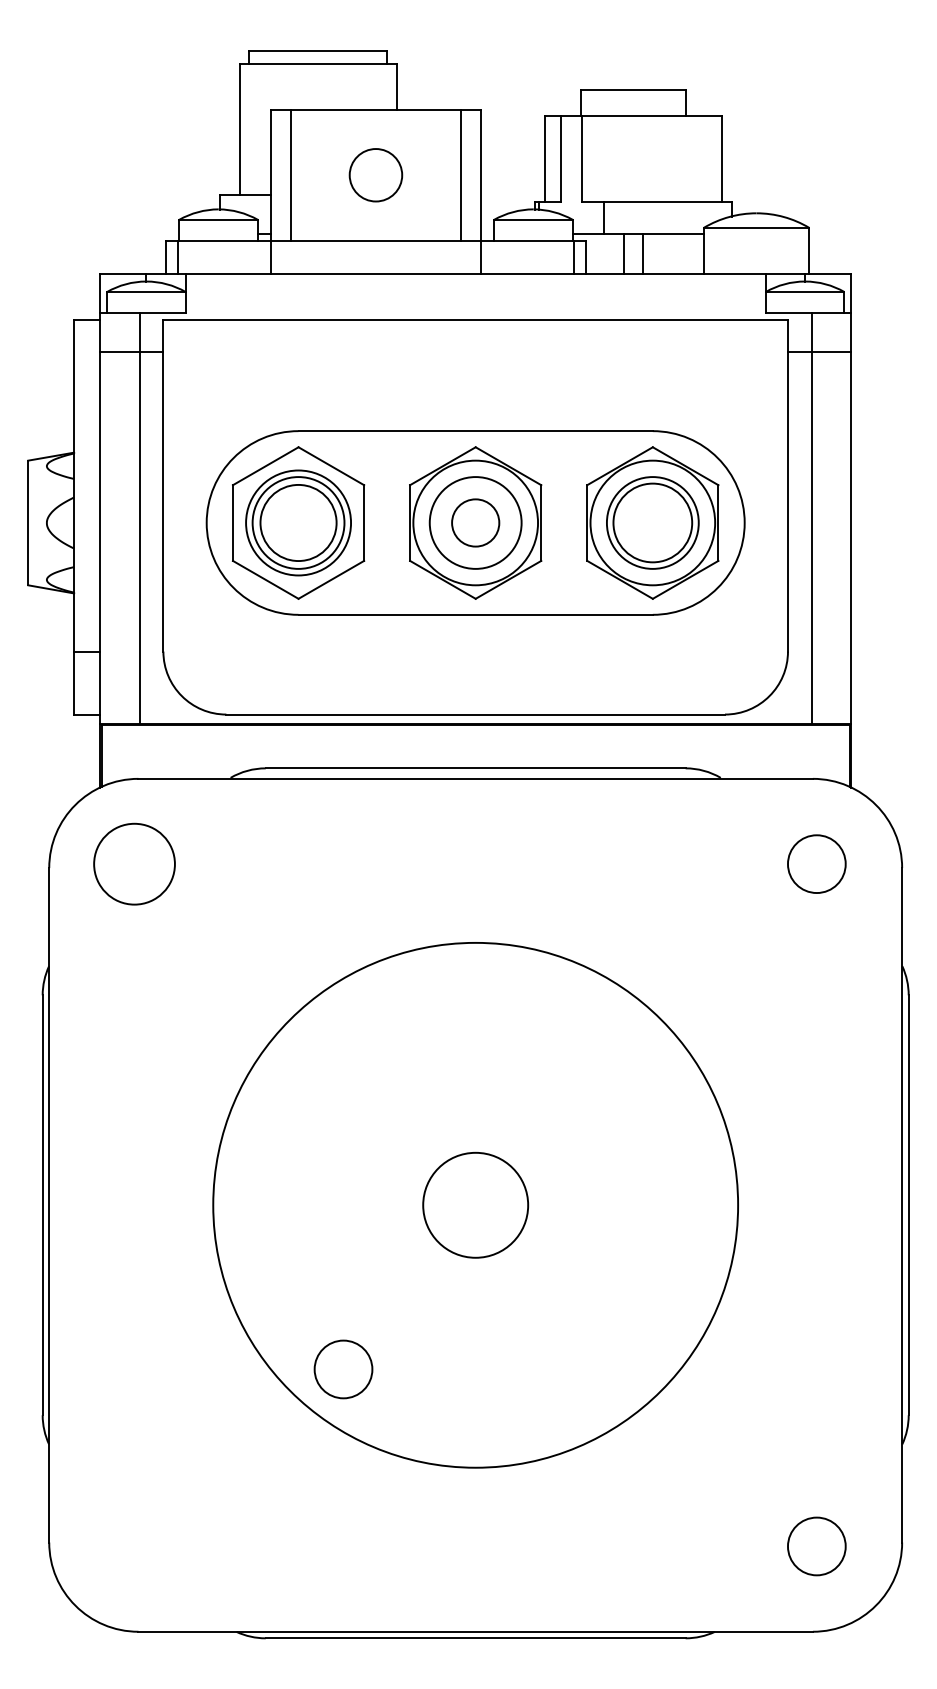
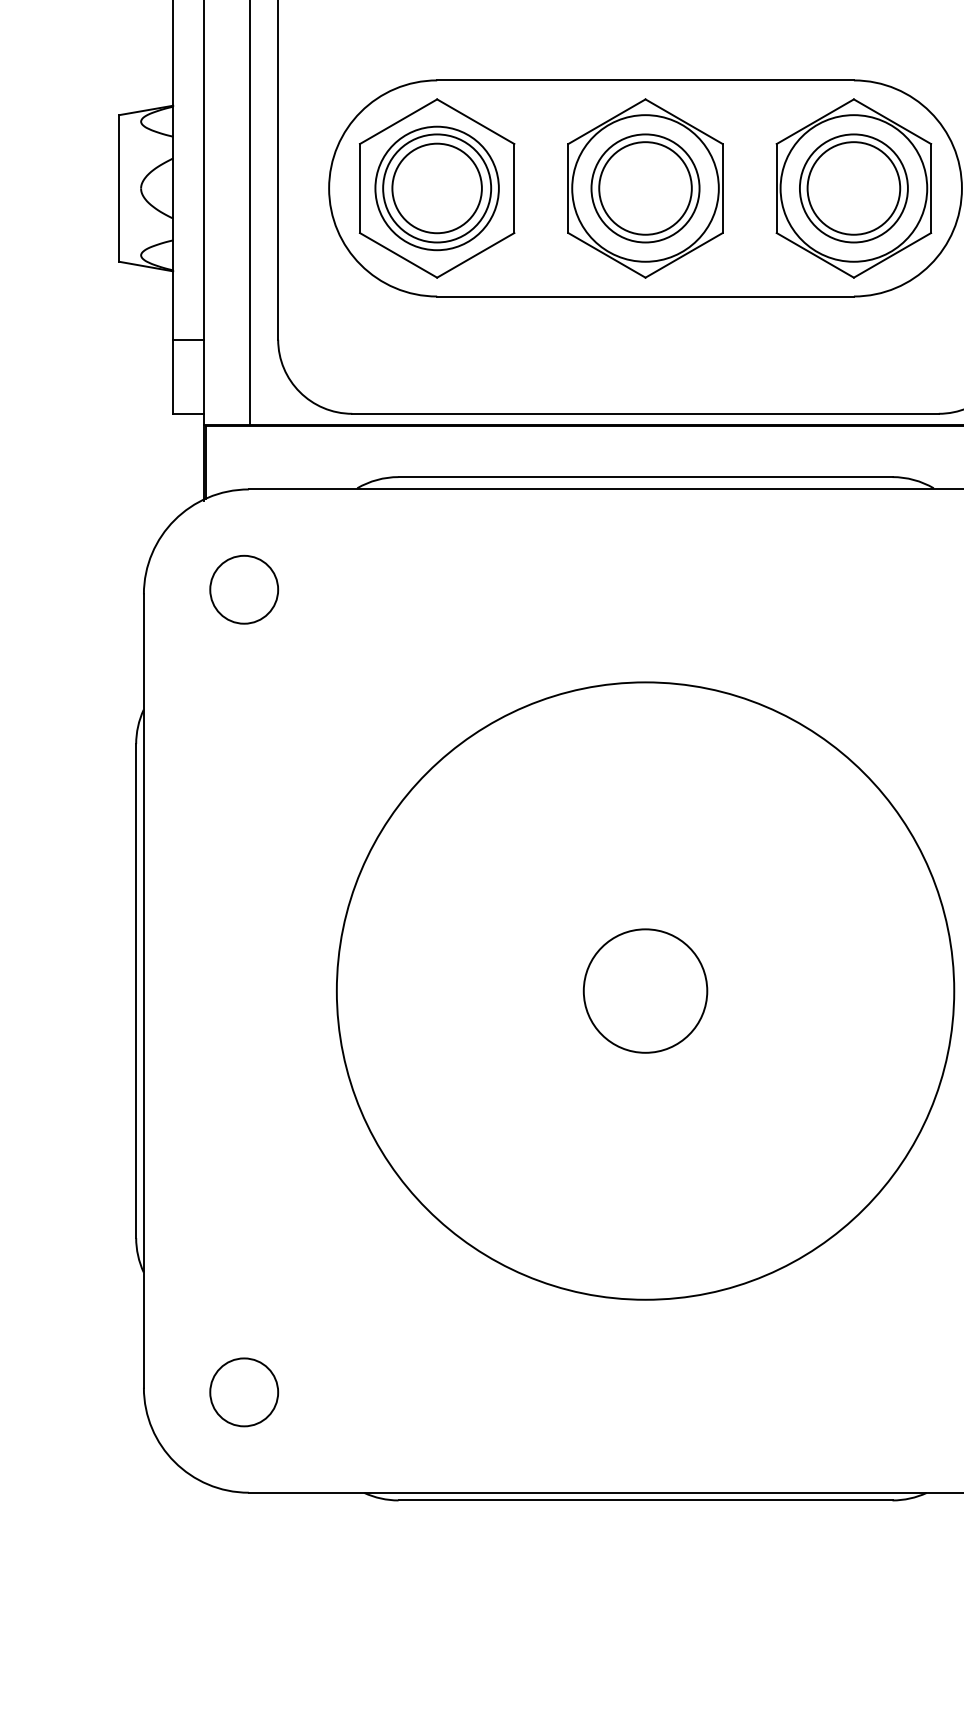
circle: (475, 522) -> (645, 187), size x1.67
circle: (134, 863) -> (244, 589), size x0.71
circle: (343, 1369) -> (244, 1392), moved

